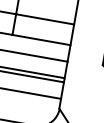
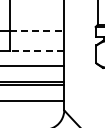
line: (45, 19) -> (37, 31), solid -> dashed
line: (41, 39) -> (36, 50), solid -> dashed

